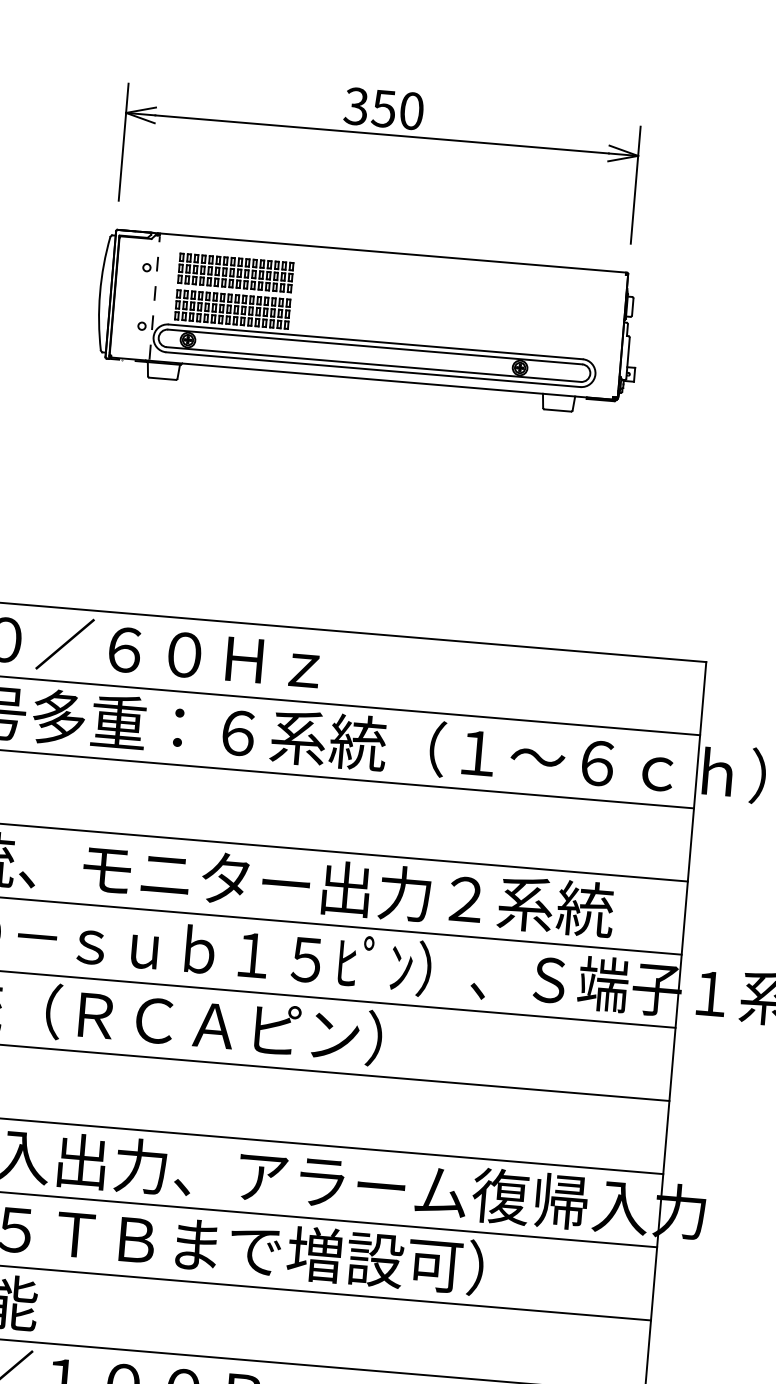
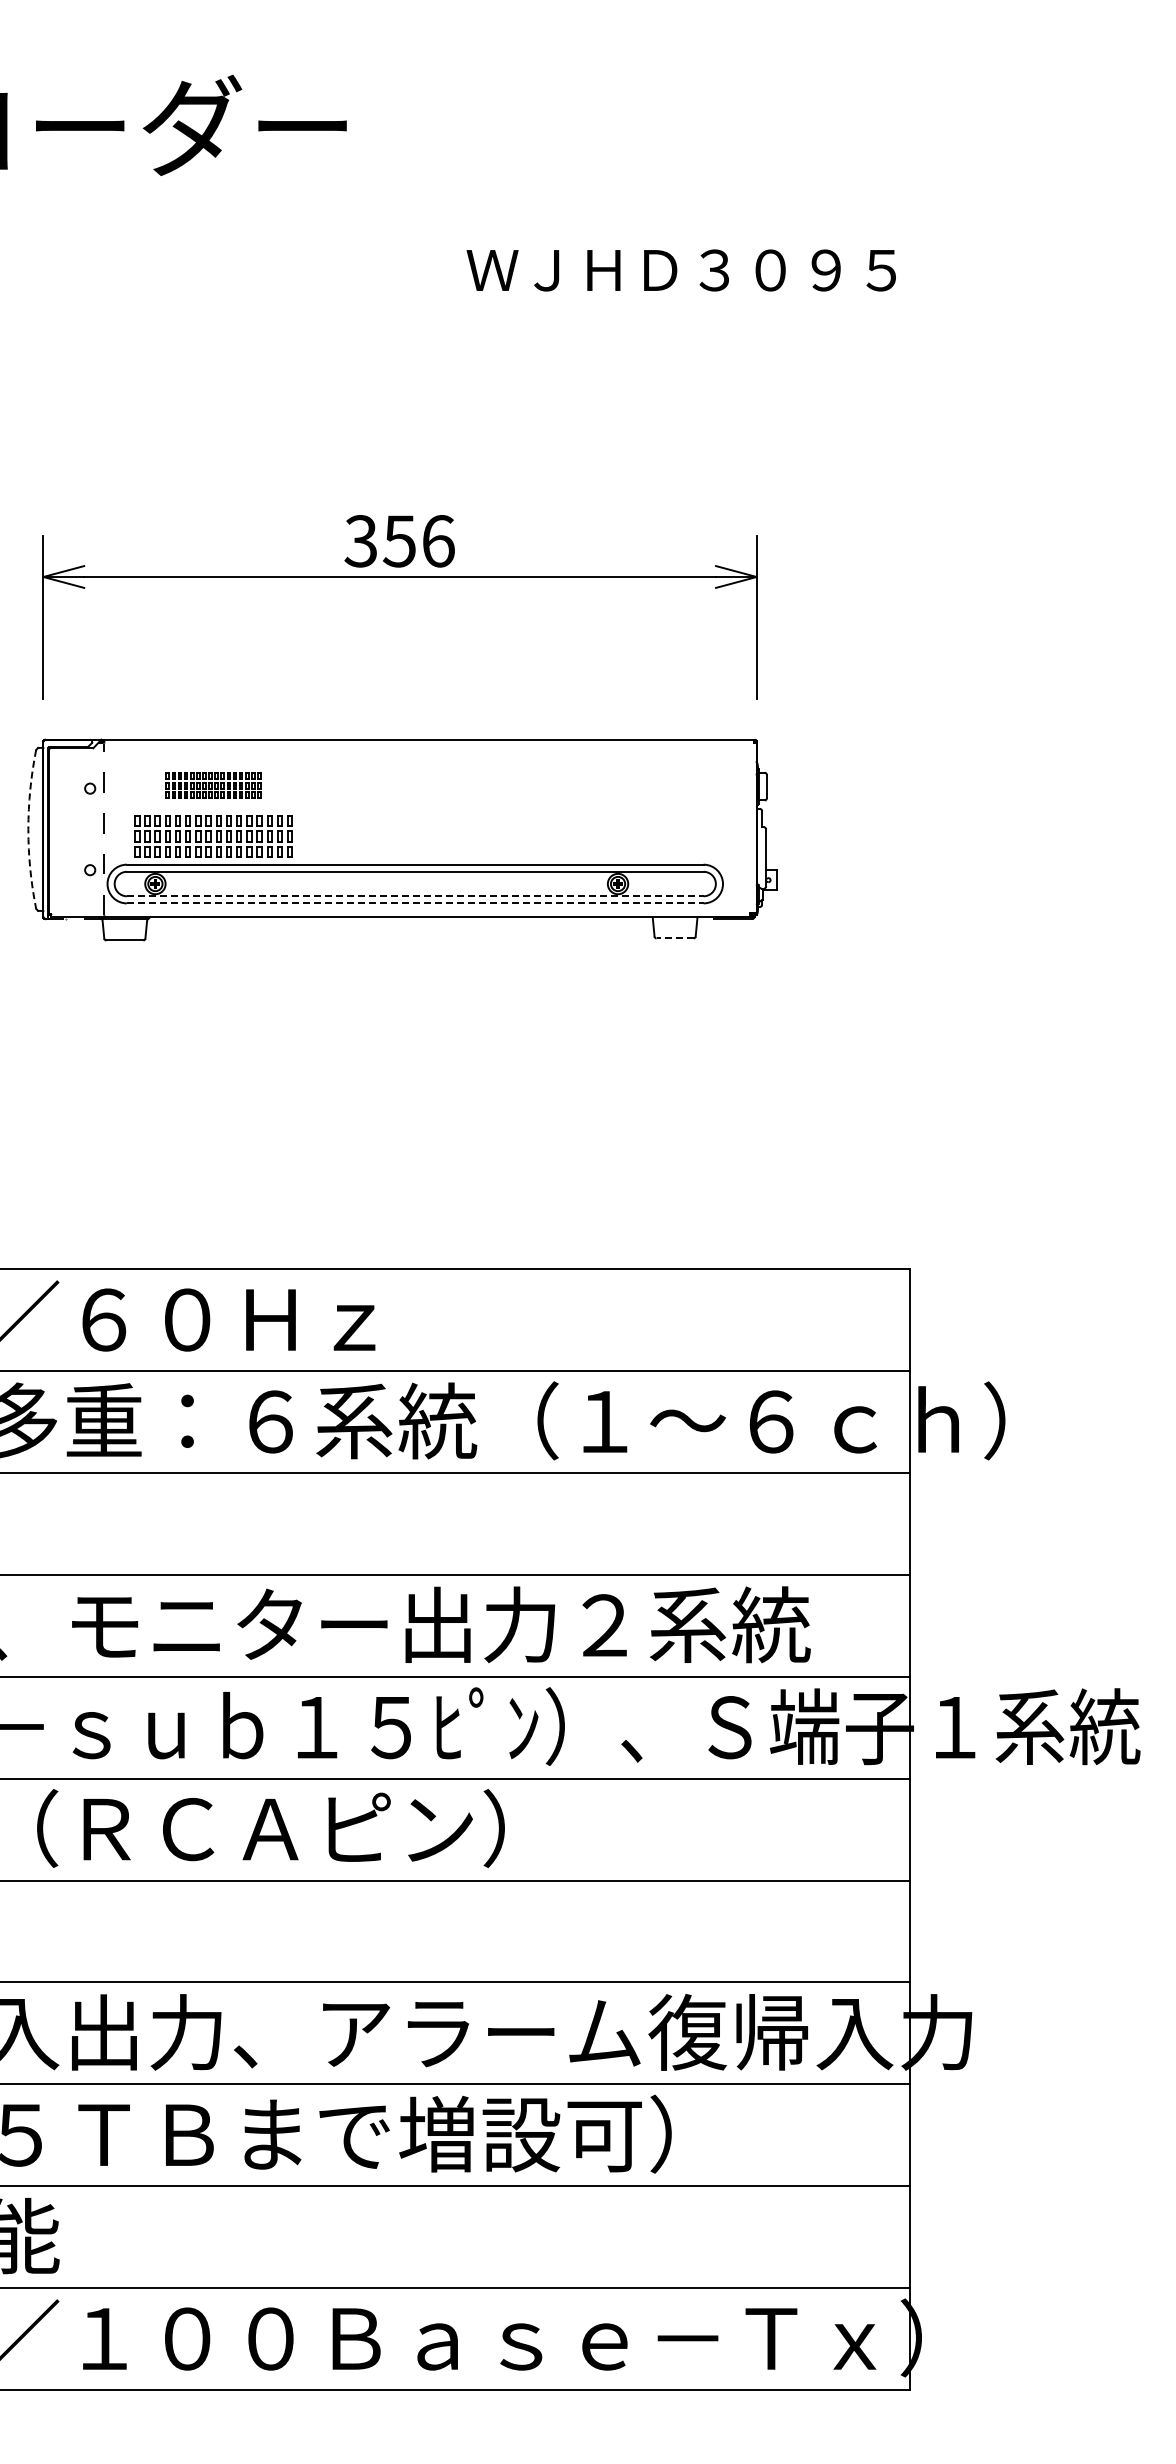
text: (411, 111) -> (438, 541), 350 -> 356
part: (235, 272) -> (213, 785), size x0.6
arc: (100, 293) -> (28, 829), solid -> dashed
line: (373, 364) -> (415, 896), solid -> dashed
line: (373, 369) -> (415, 903), solid -> dashed
line: (558, 410) -> (675, 938), solid -> dashed

